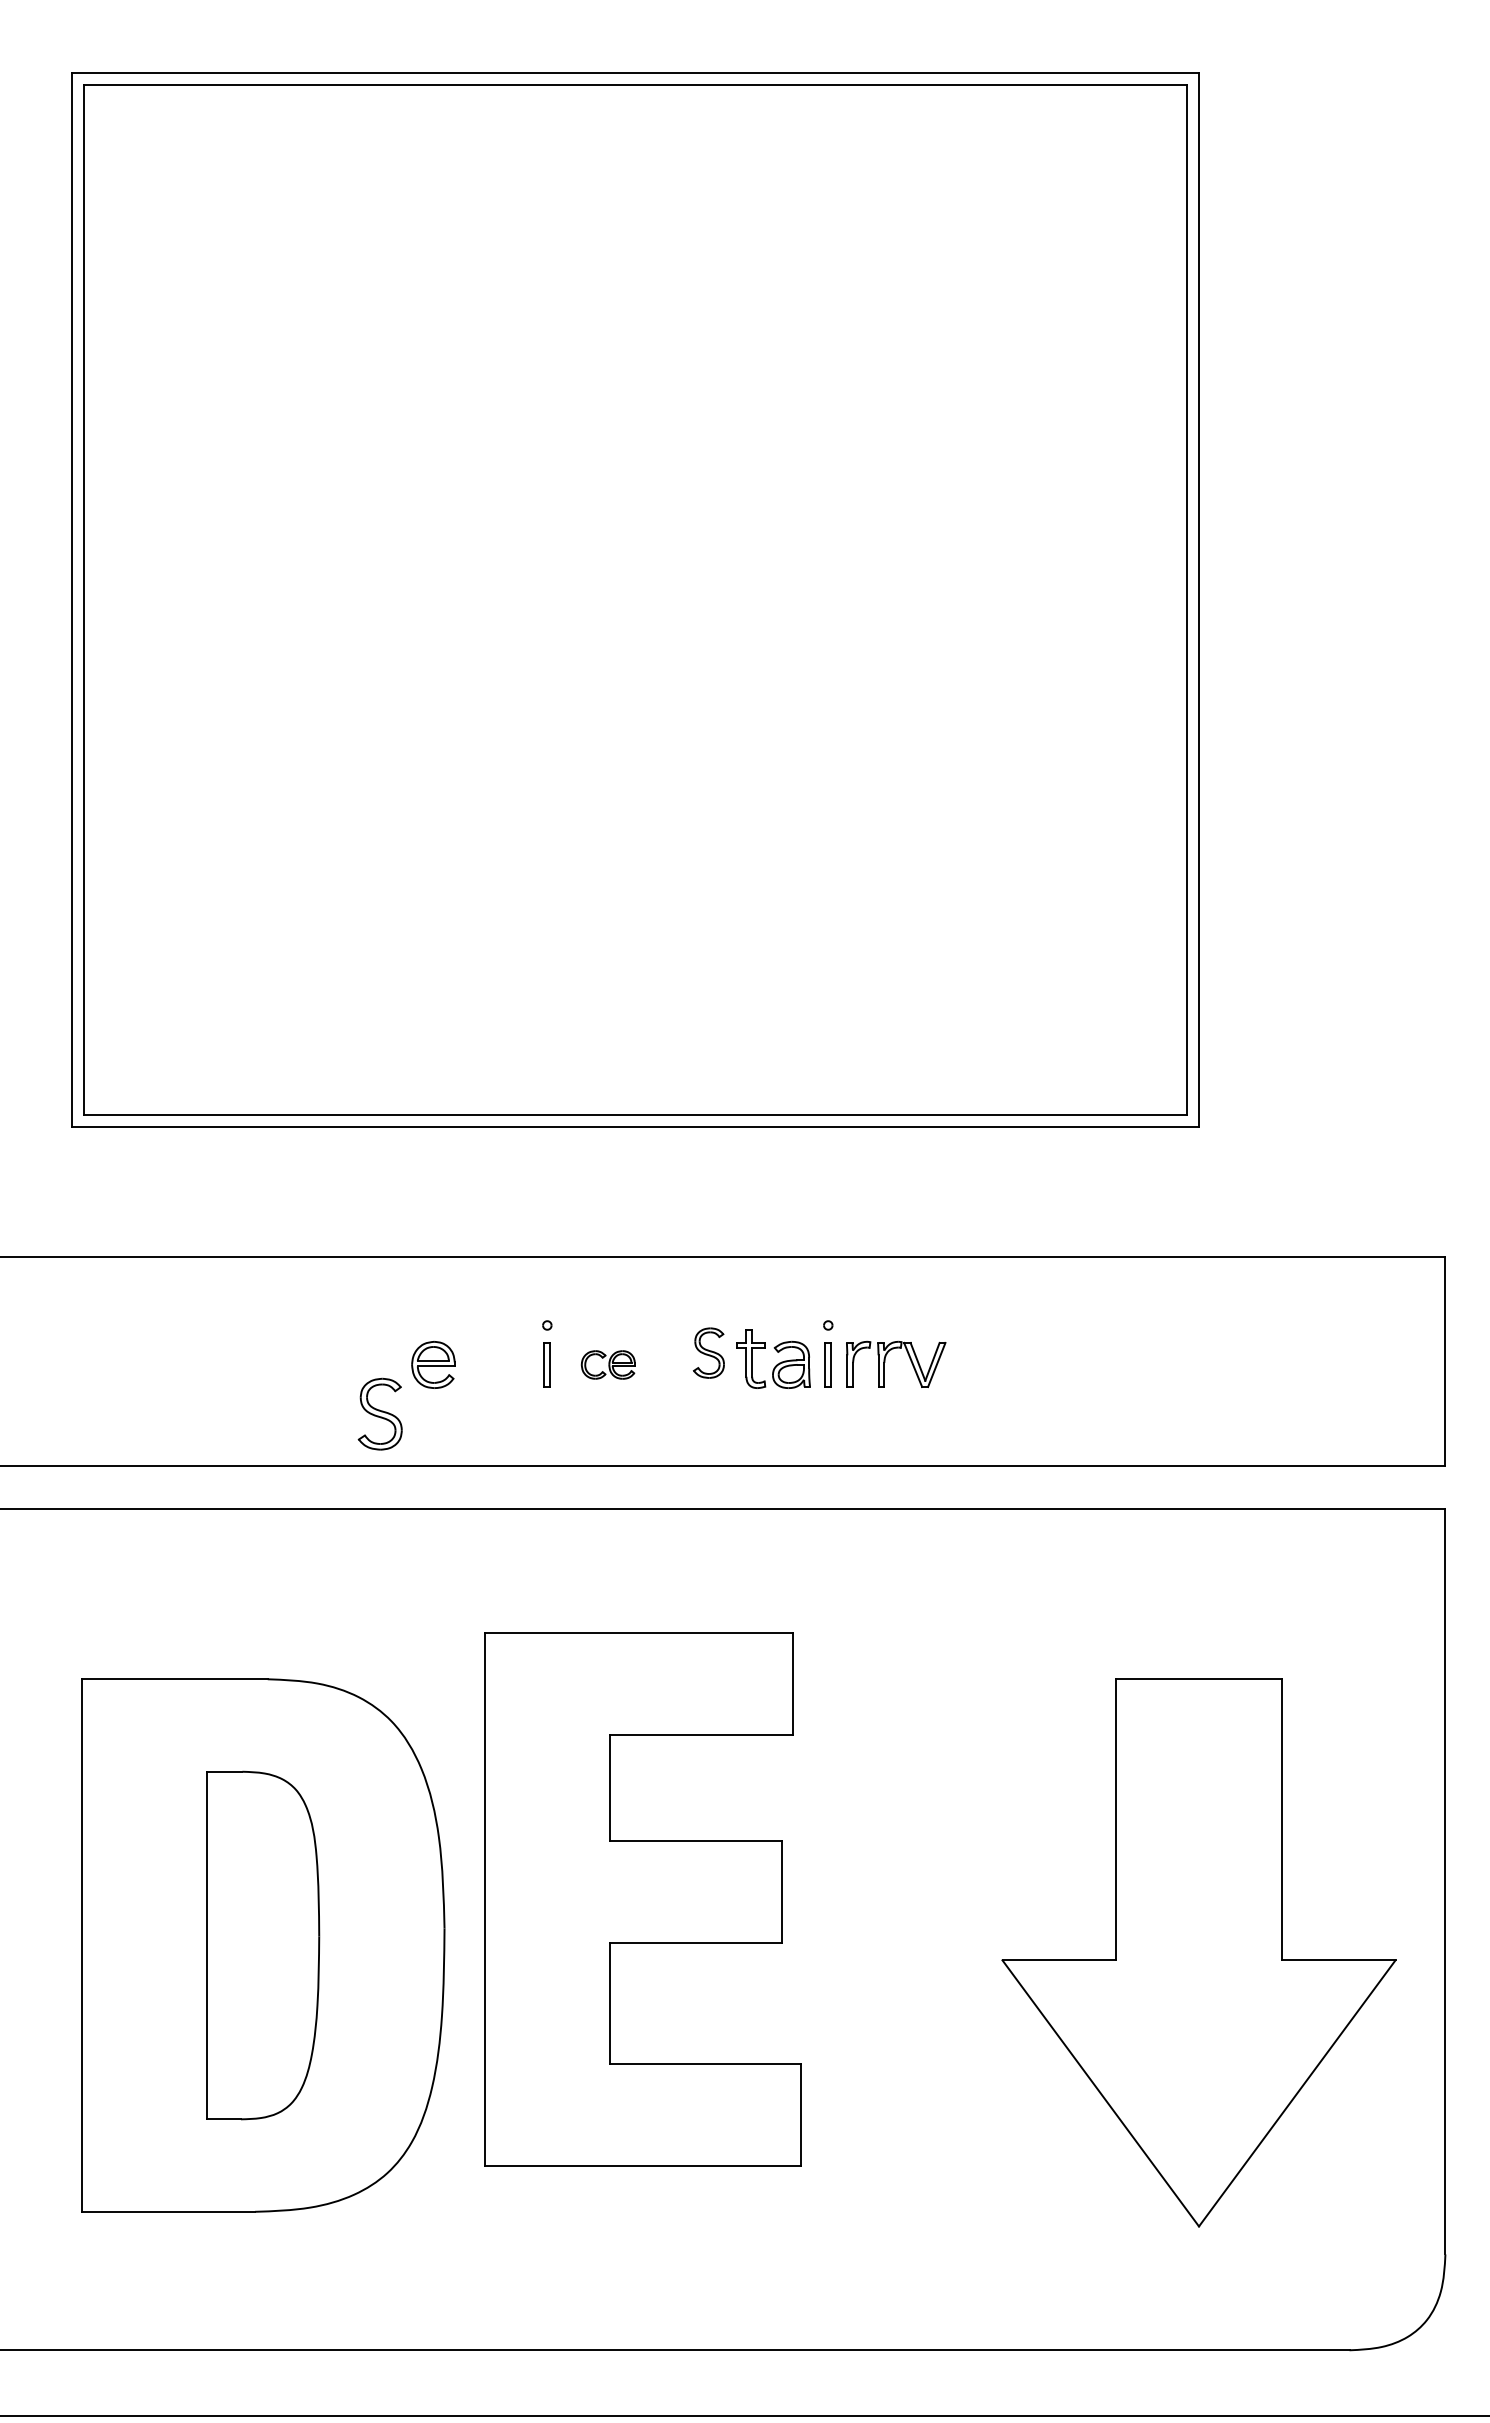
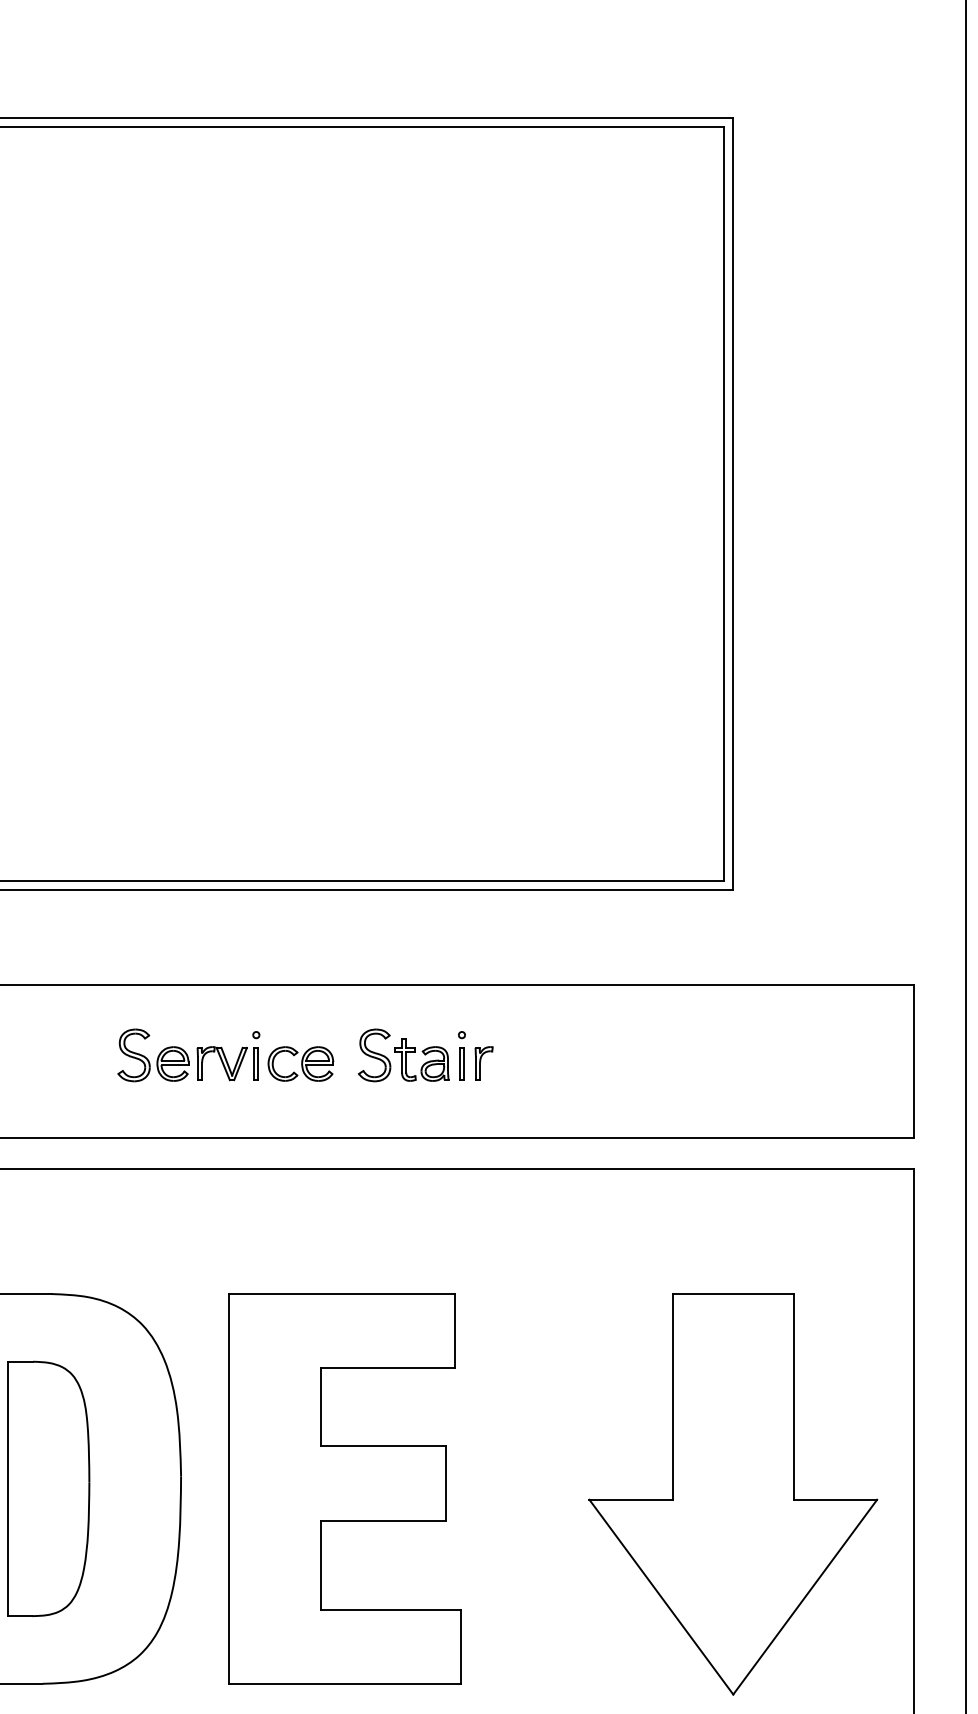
part: (708, 1352) -> (374, 1054), size x1.43
part: (911, 1363) -> (222, 1062), moved
part: (608, 1364) -> (301, 1063), size x1.67
part: (379, 1413) -> (133, 1054), moved
part: (642, 1899) -> (344, 1488), moved

